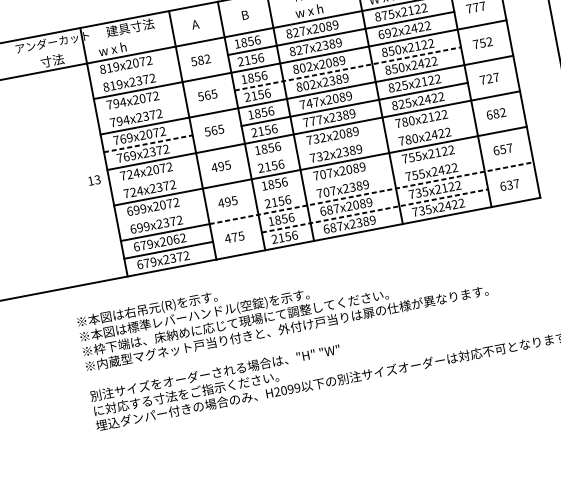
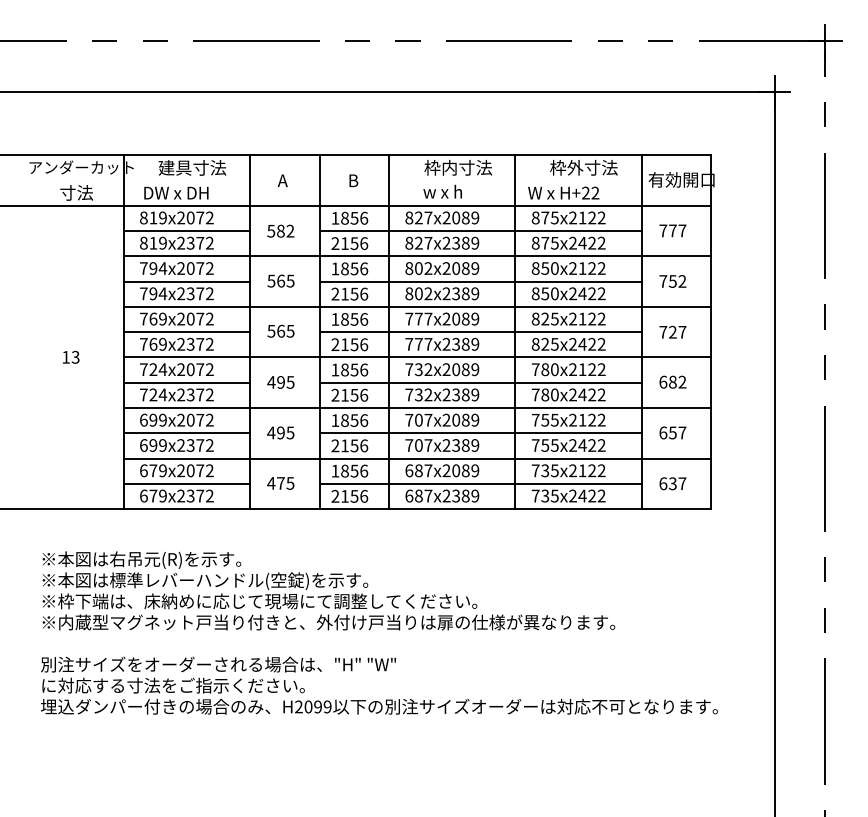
text: (387, 32) -> (544, 242), 692x2422 -> 875x2422
text: (121, 47) -> (175, 192), w x h -> DW x DH
line: (348, 68) -> (481, 281), dashed -> solid
line: (134, 73) -> (186, 231), added
text: (309, 103) -> (418, 318), 747x2089 -> 777x2089
line: (141, 108) -> (186, 281), added
line: (361, 139) -> (480, 382), added
line: (148, 143) -> (187, 332), dashed -> solid
line: (368, 175) -> (480, 433), added
text: (94, 179) -> (71, 356), moved
line: (154, 179) -> (186, 382), added
line: (371, 193) -> (480, 458), dashed -> solid
line: (375, 210) -> (481, 483), dashed -> solid
line: (161, 214) -> (186, 433), added
text: (176, 239) -> (200, 470), 679x2062 -> 679x2072

